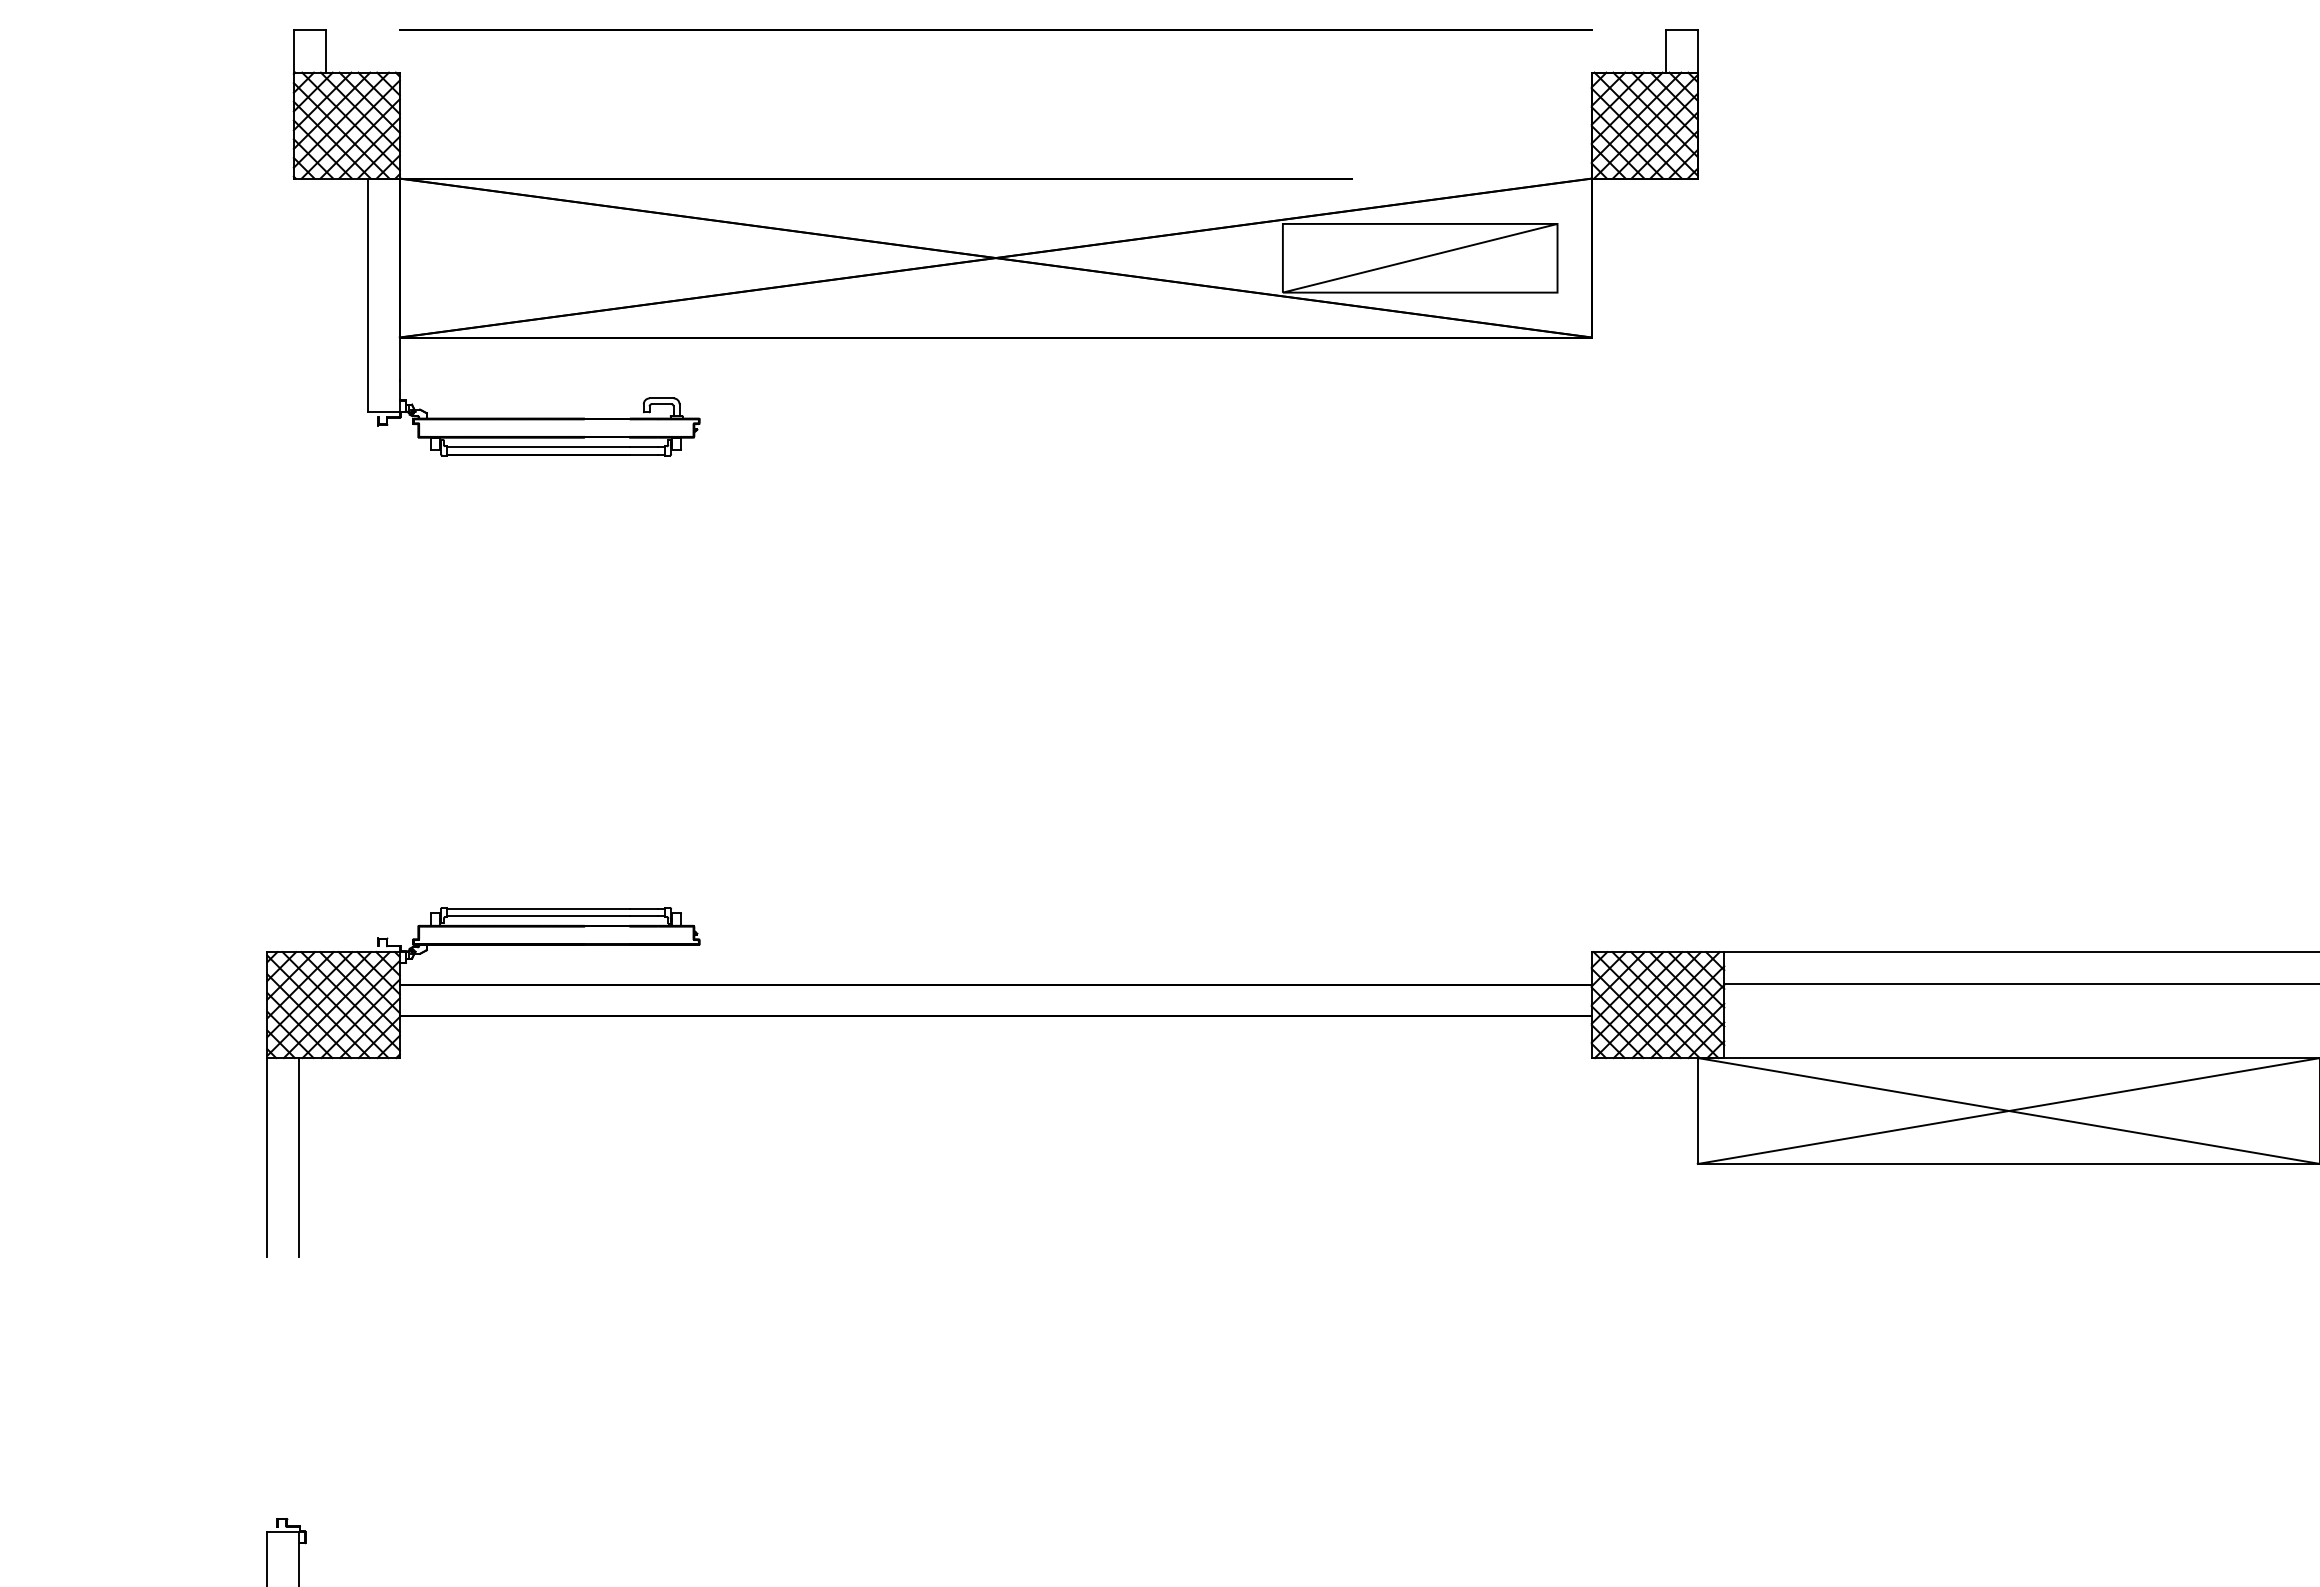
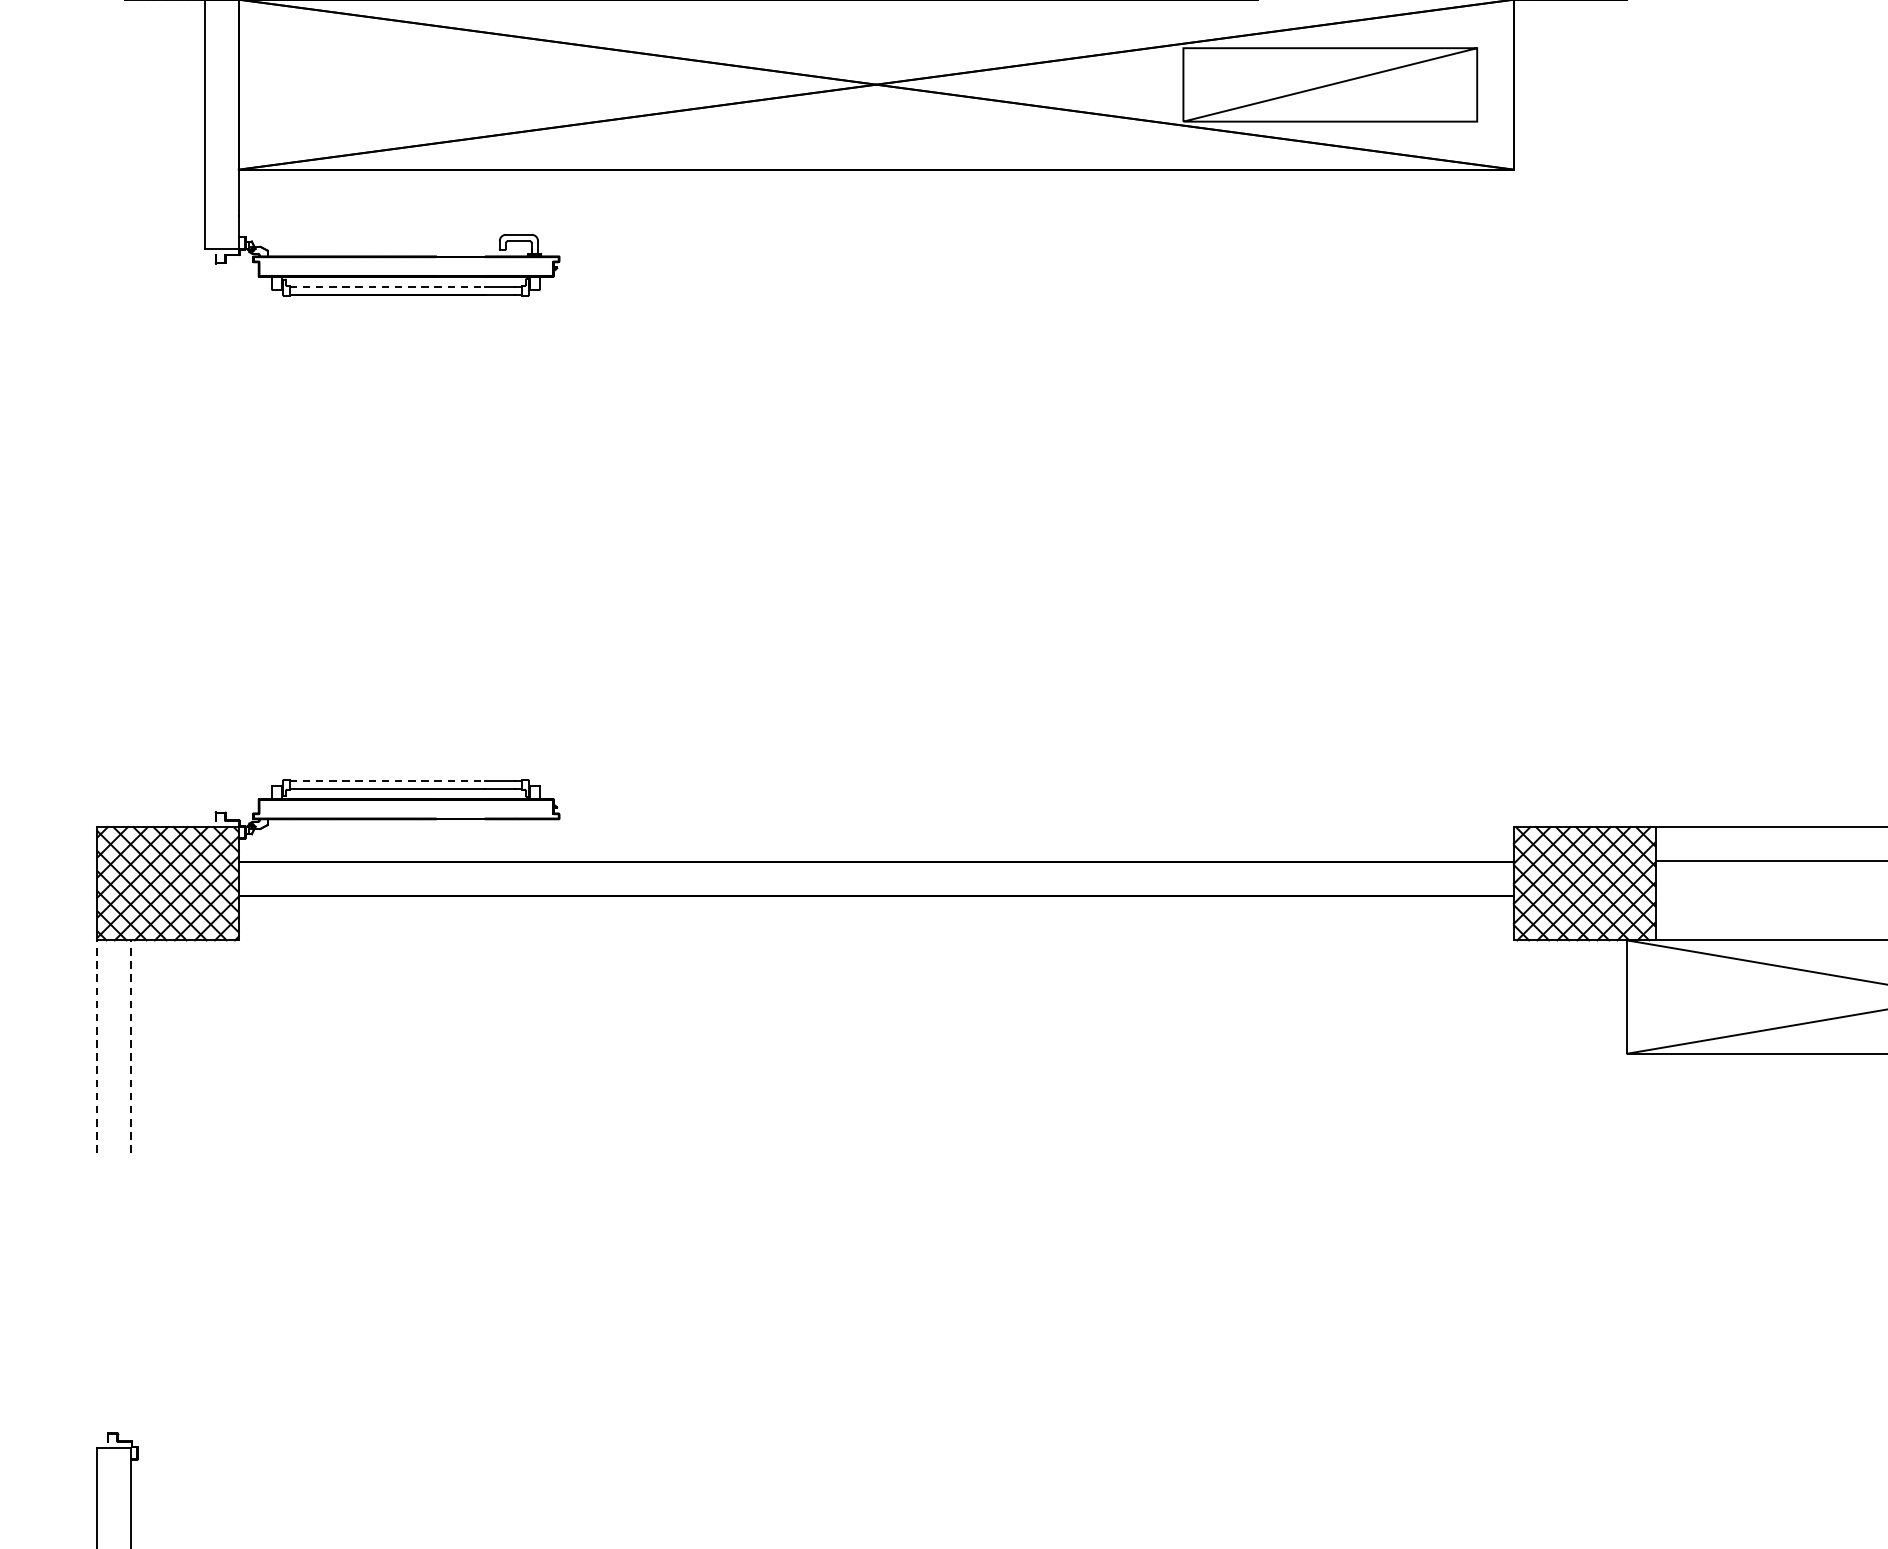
line: (539, 447) -> (388, 287), solid -> dashed
line: (539, 908) -> (388, 780), solid -> dashed
line: (267, 1156) -> (97, 1045), solid -> dashed
line: (299, 1156) -> (131, 1045), solid -> dashed

